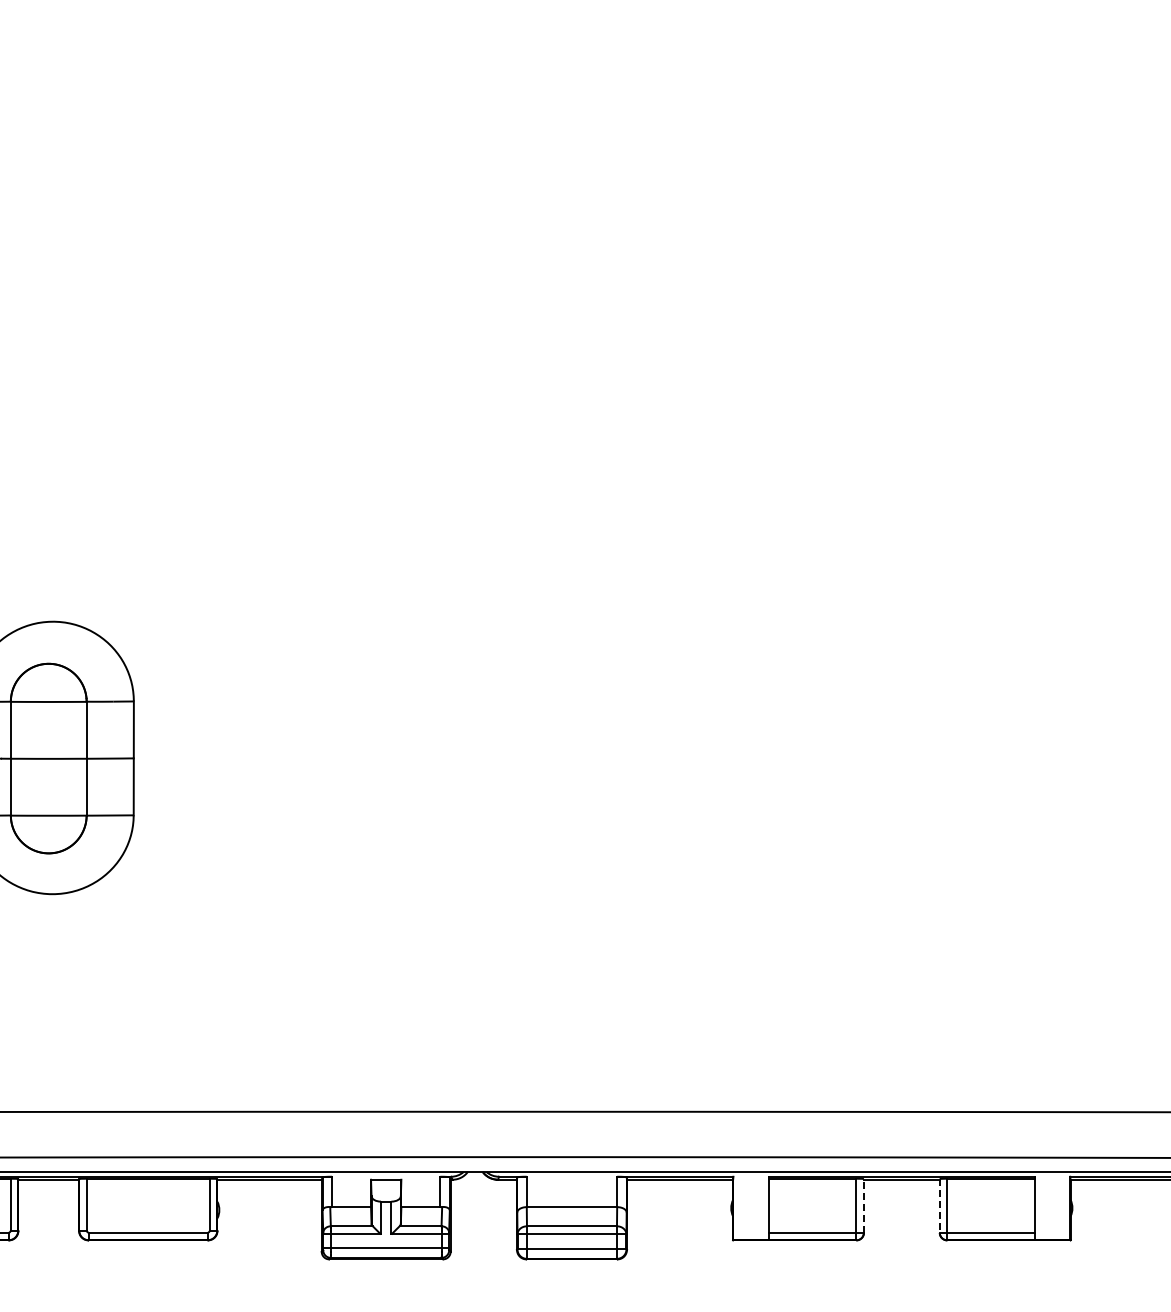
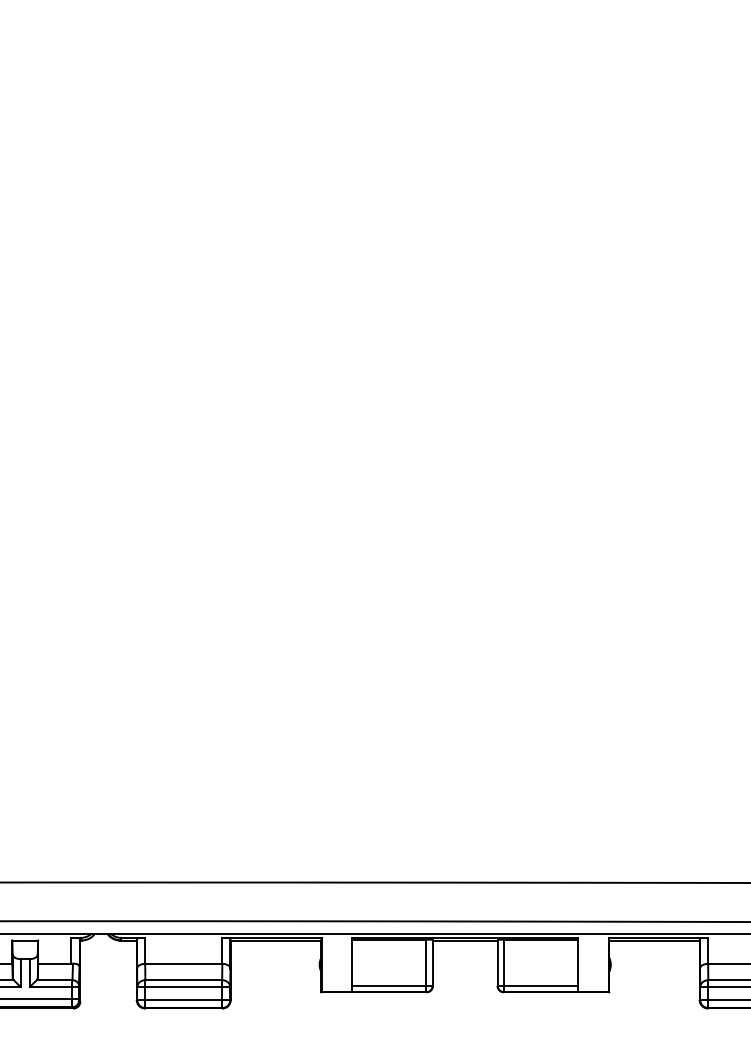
line: (863, 1205) -> (432, 962), dashed -> solid
line: (939, 1205) -> (497, 962), dashed -> solid

